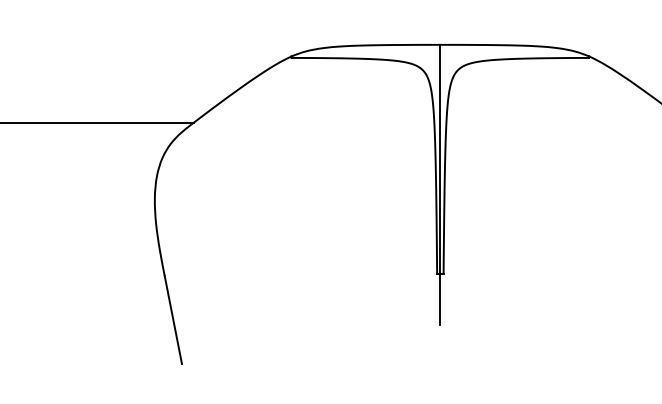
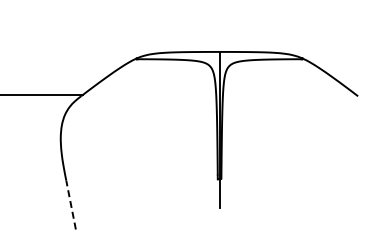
line: (174, 320) -> (71, 205), solid -> dashed

